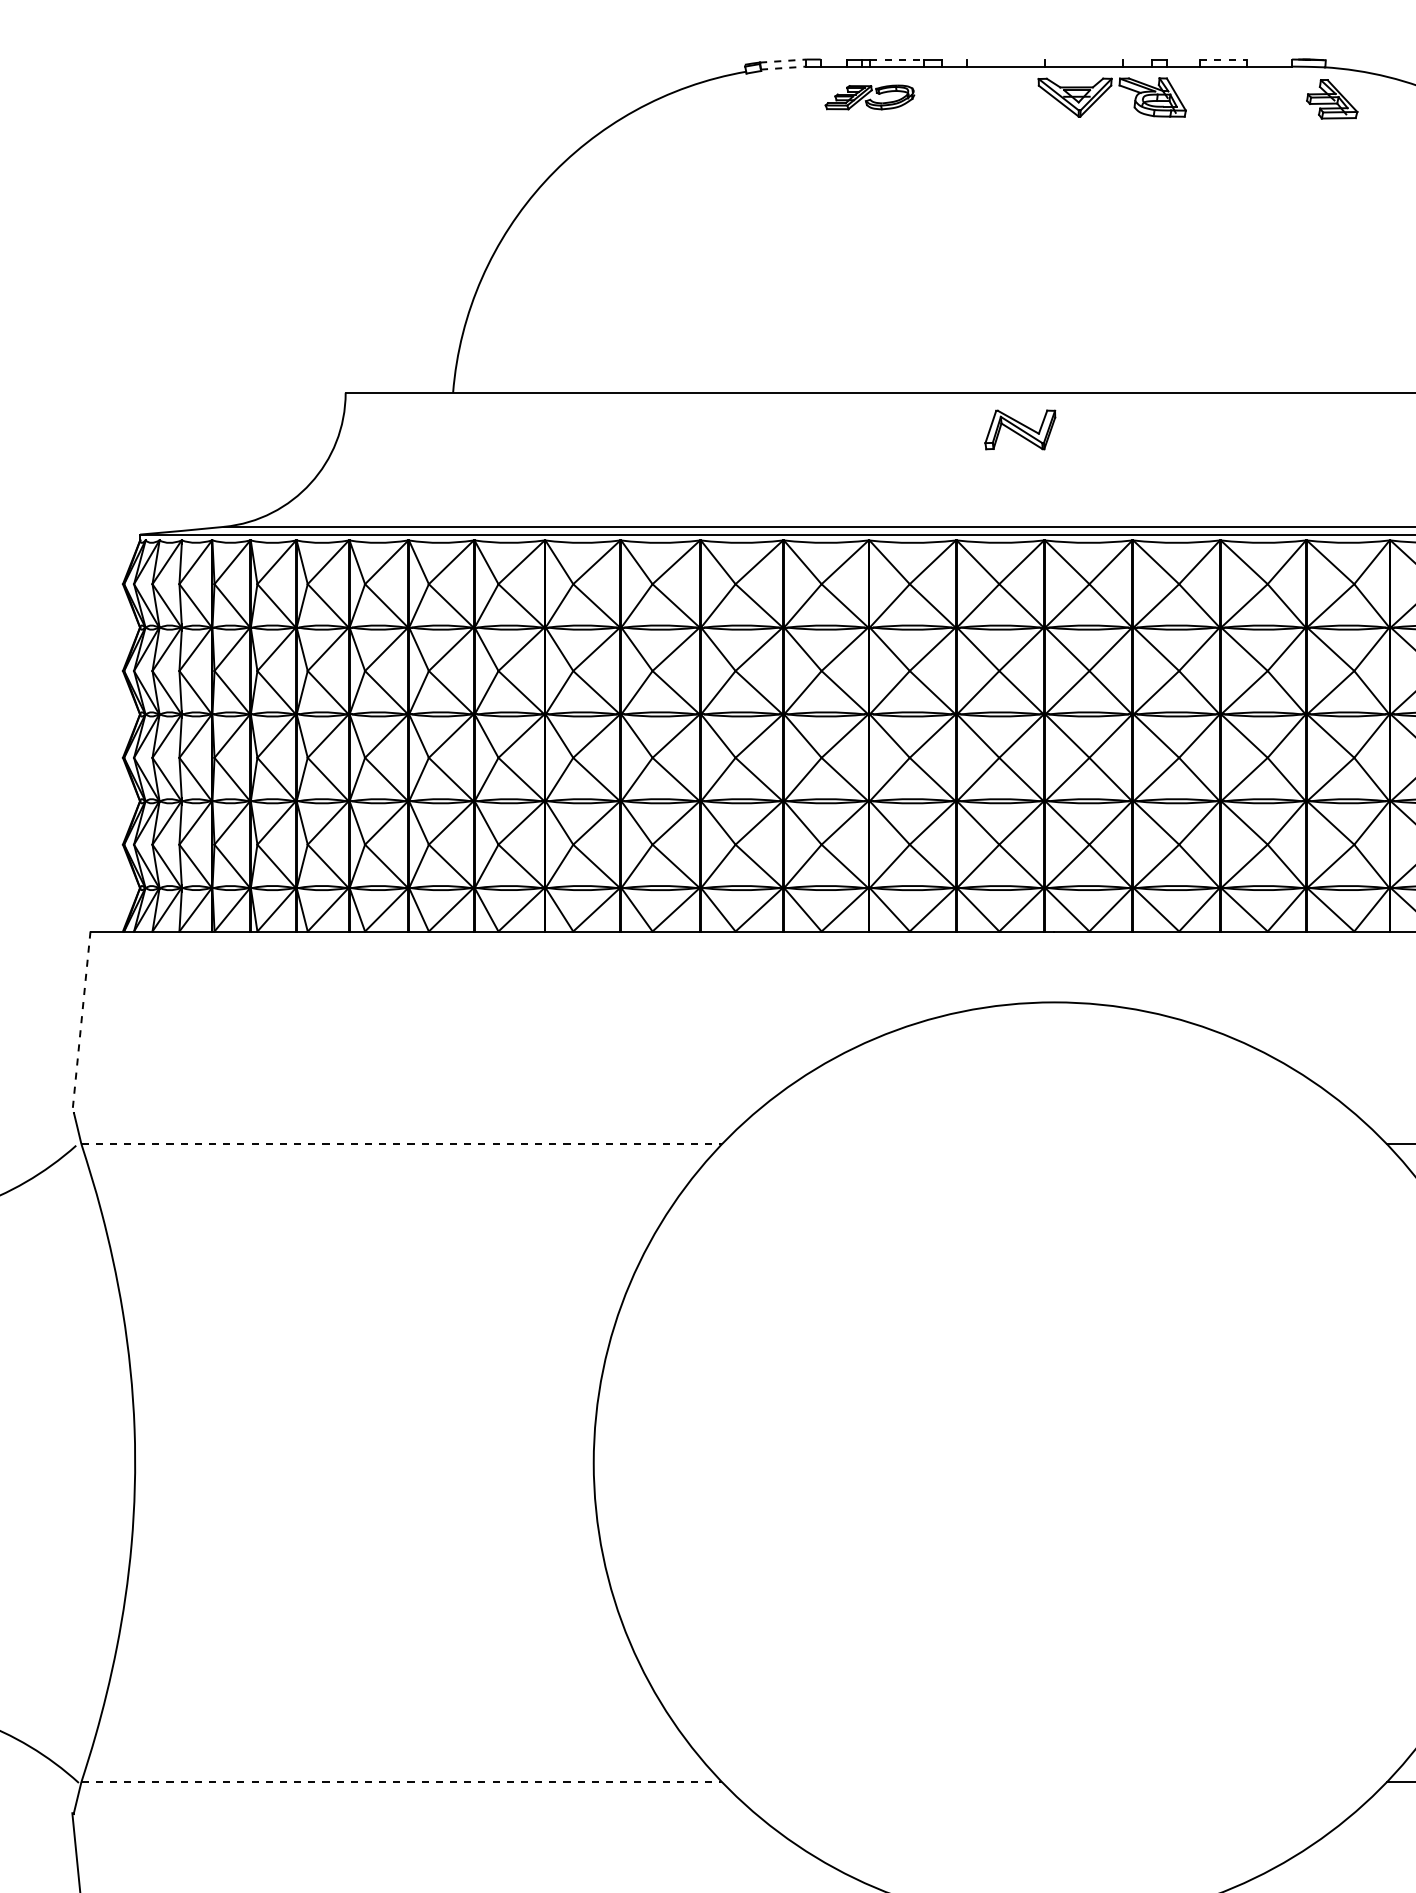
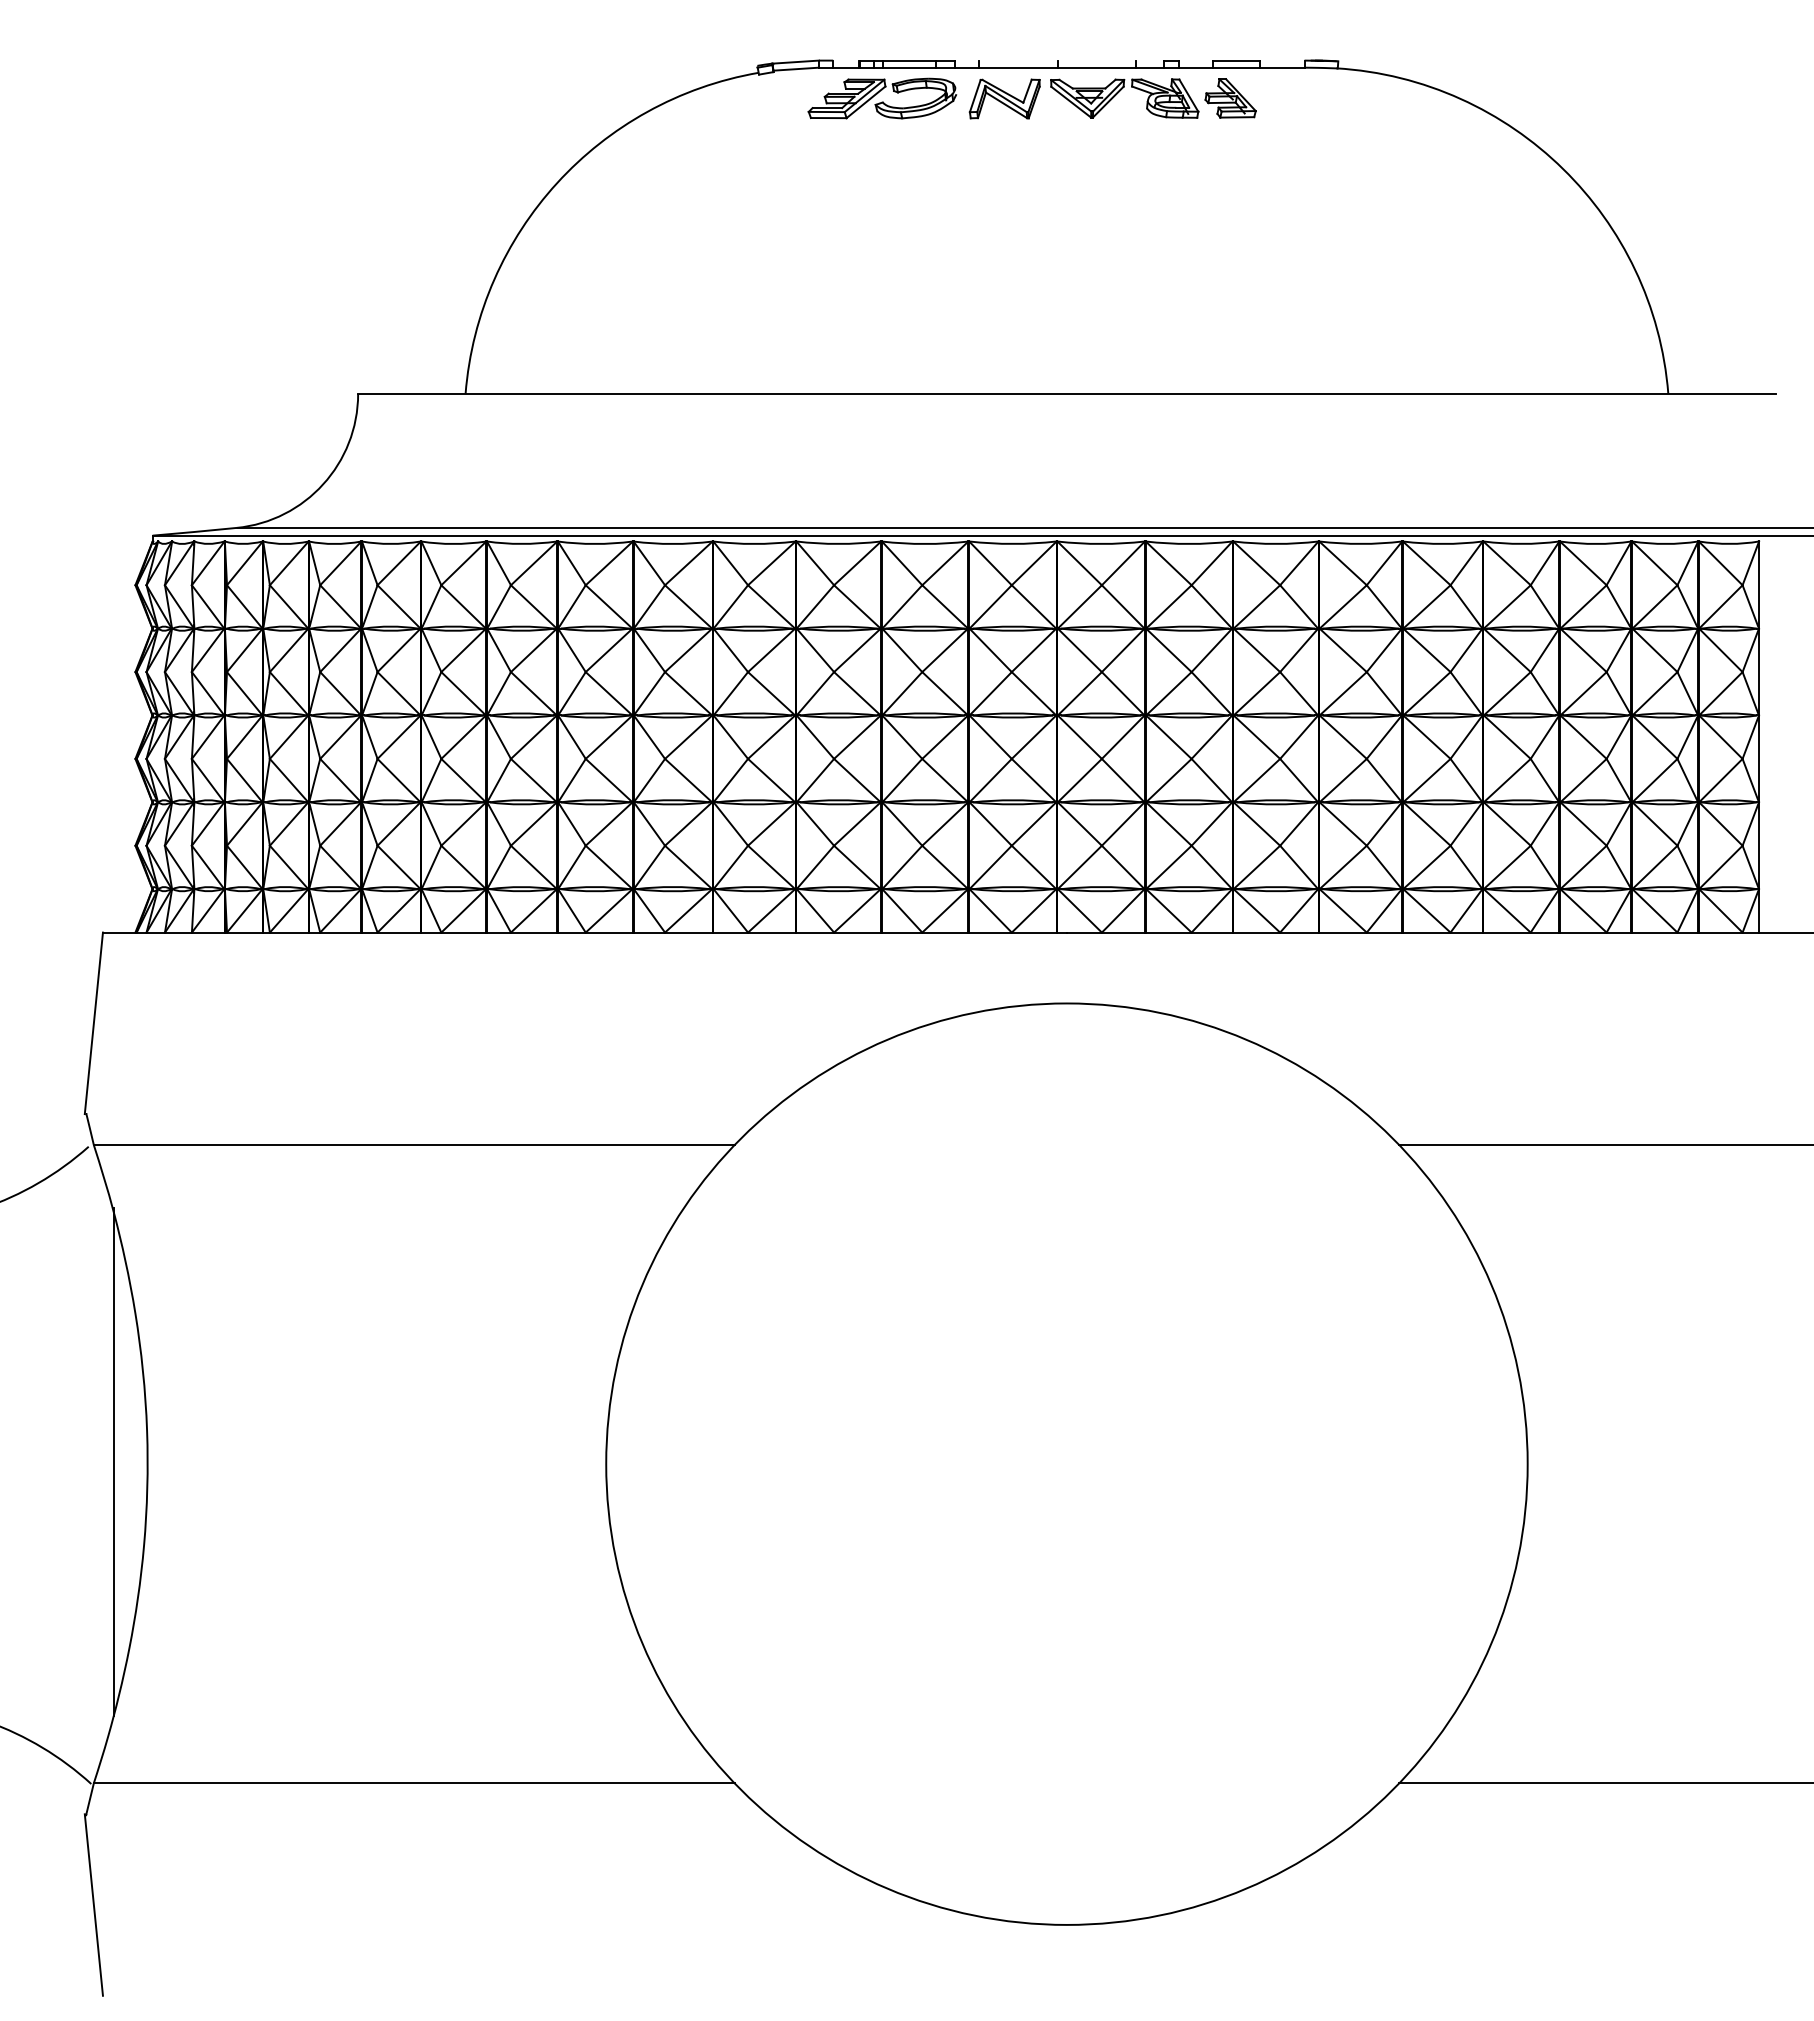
line: (897, 59) -> (909, 60), dashed -> solid
line: (1224, 59) -> (1236, 60), dashed -> solid
line: (784, 61) -> (796, 62), dashed -> solid
line: (784, 68) -> (796, 69), dashed -> solid
part: (870, 97) -> (882, 98), size x1.67
part: (1332, 99) -> (1230, 98), moved
part: (1020, 429) -> (1004, 98), moved
line: (81, 1022) -> (93, 1023), dashed -> solid
line: (402, 1144) -> (414, 1145), dashed -> solid
line: (101, 1460) -> (113, 1461), added
line: (402, 1782) -> (414, 1783), dashed -> solid

